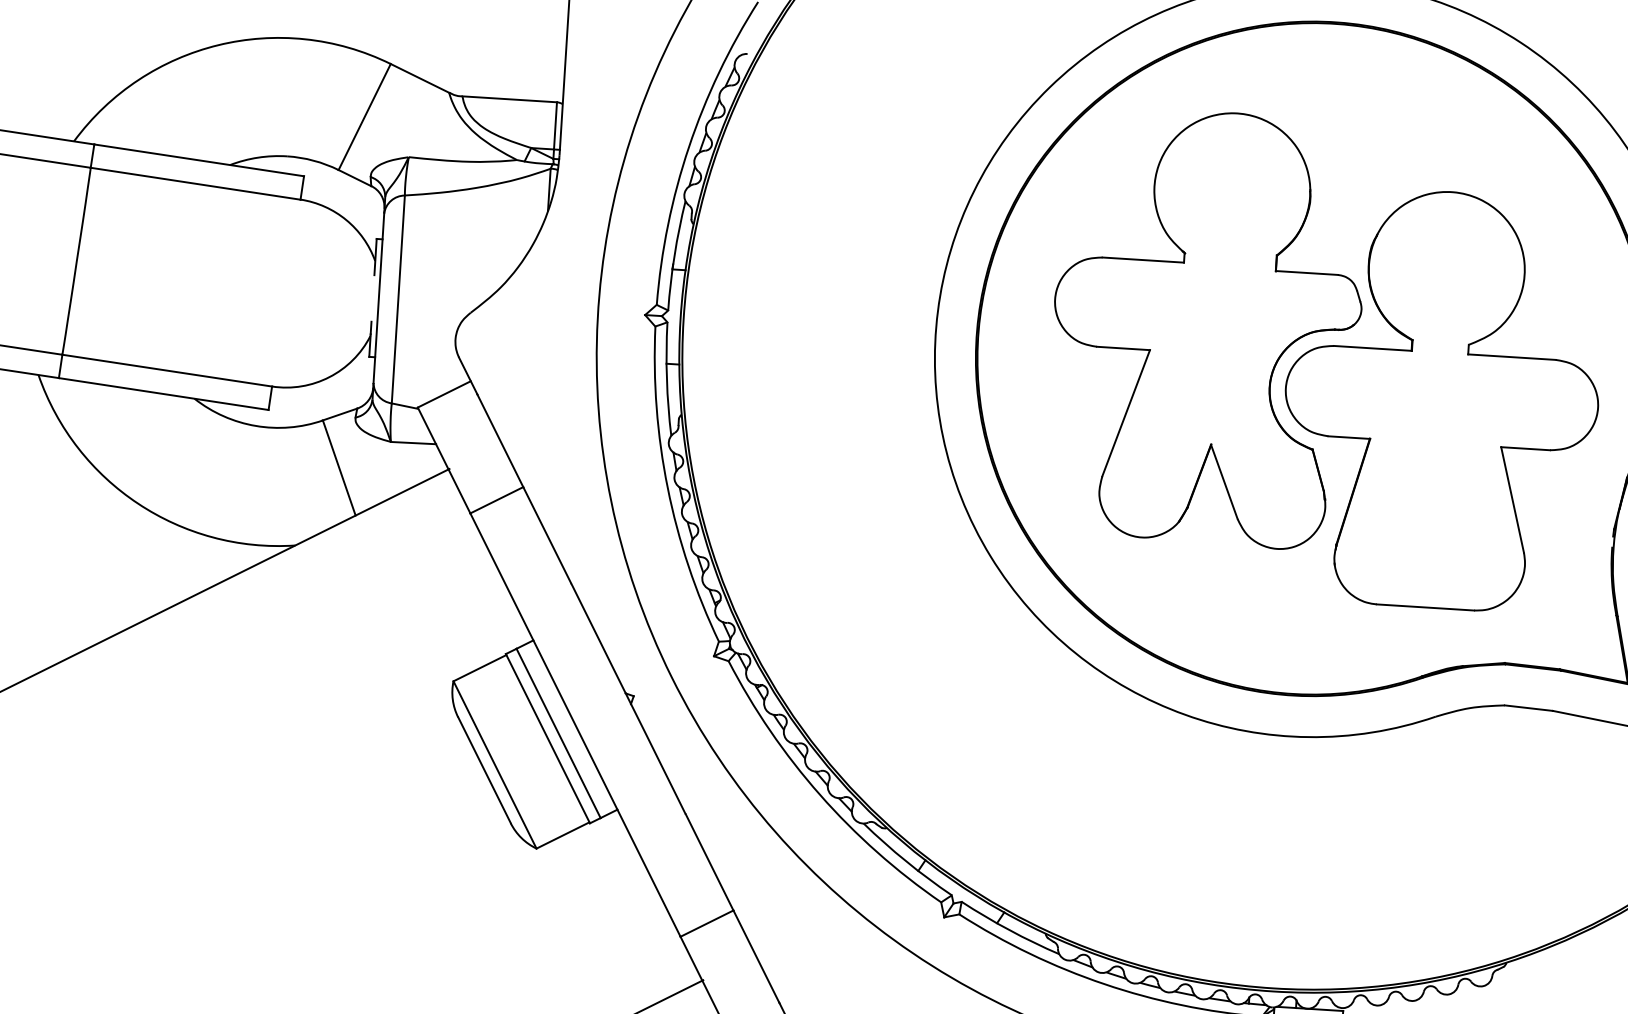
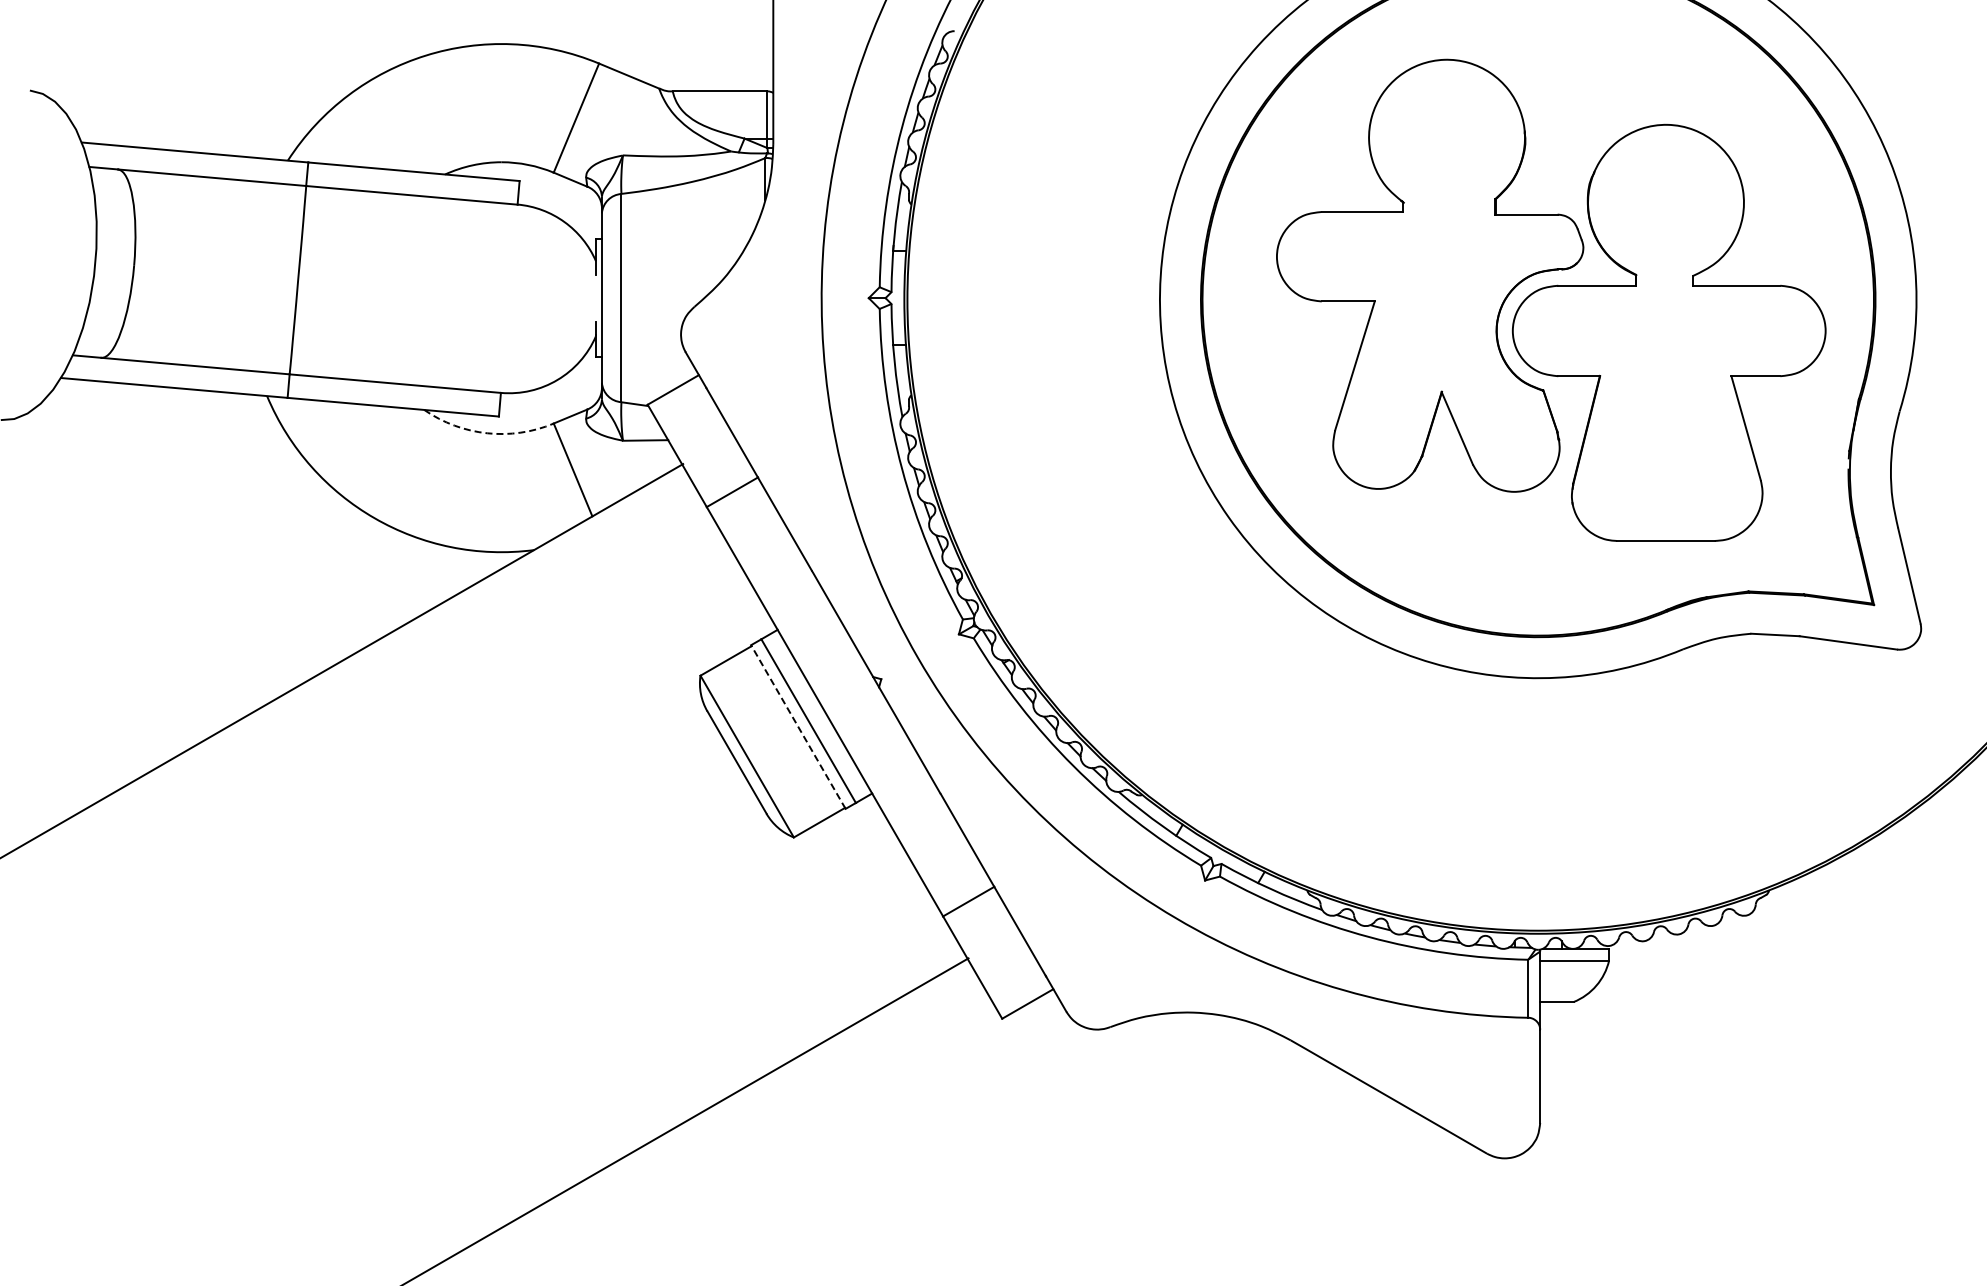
arc: (256, 426) -> (487, 433), solid -> dashed
line: (548, 739) -> (798, 727), solid -> dashed

